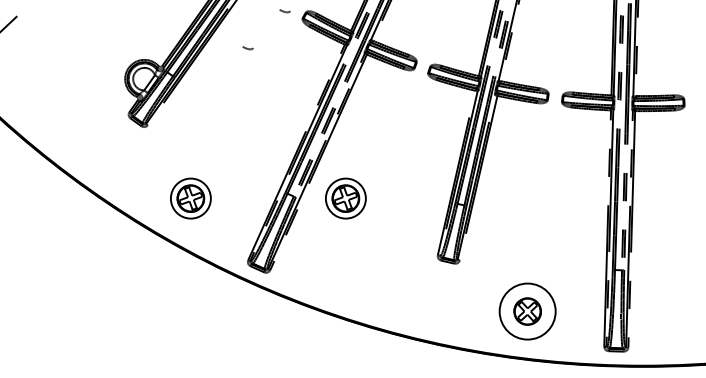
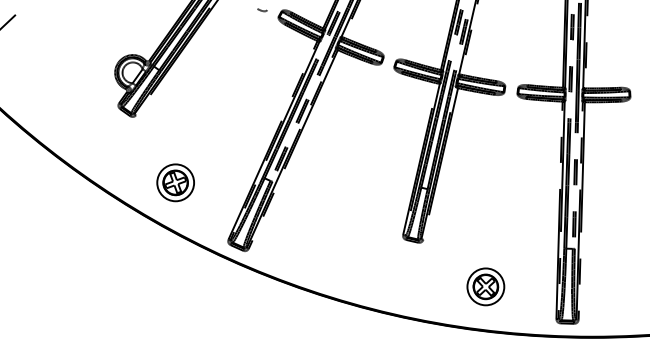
curve: (247, 48) -> (227, 44), removed
part: (345, 198) -> (318, 182), removed
circle: (527, 311) -> (485, 286), size x0.71

